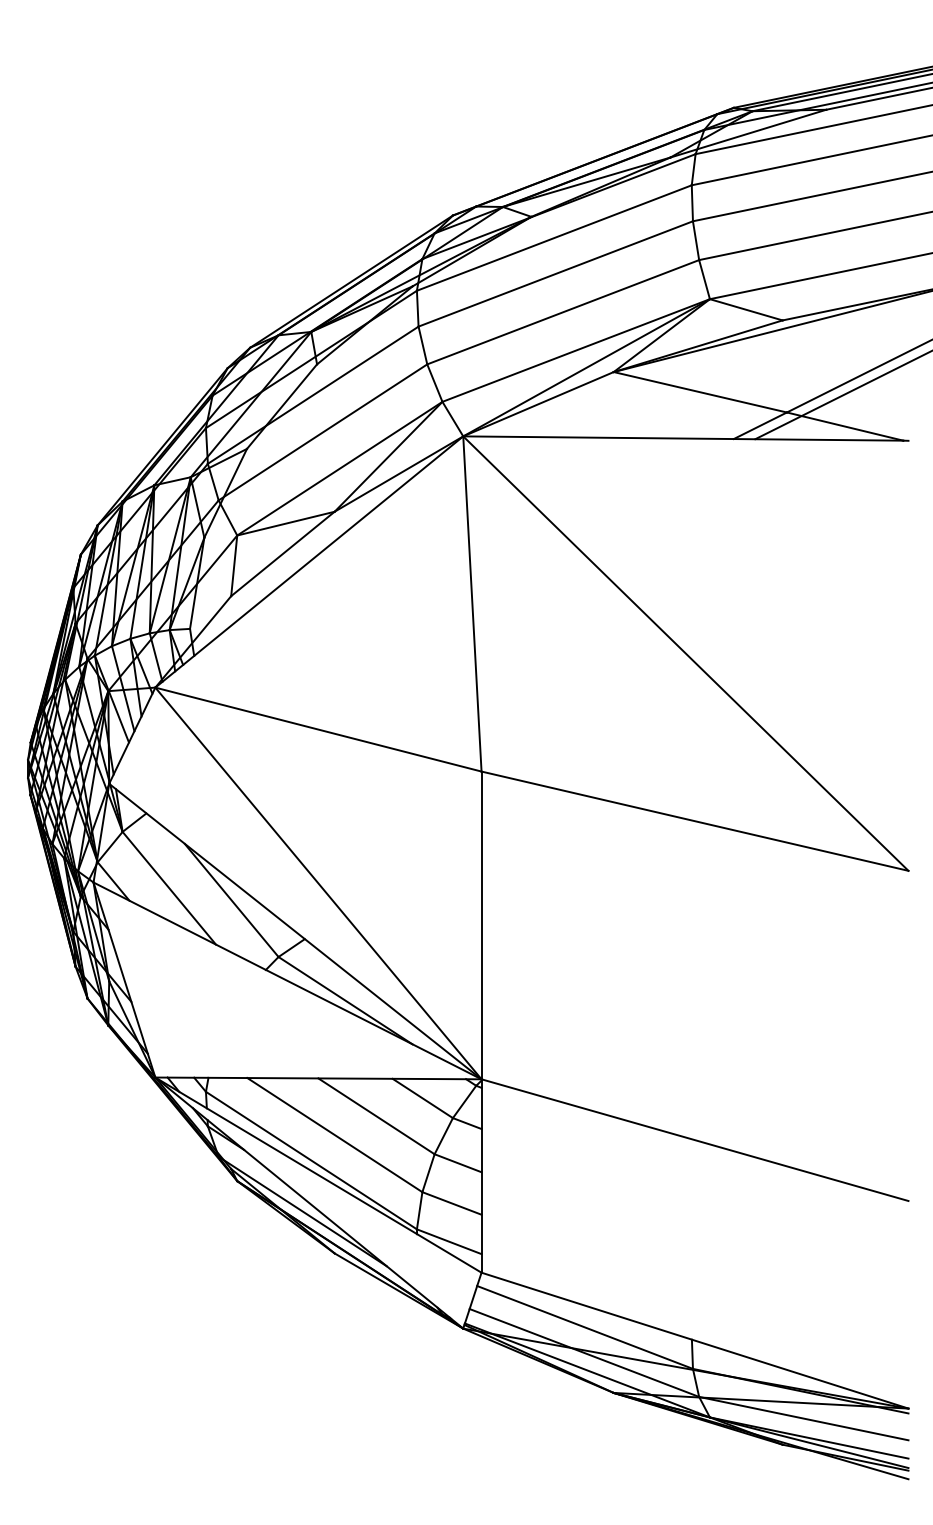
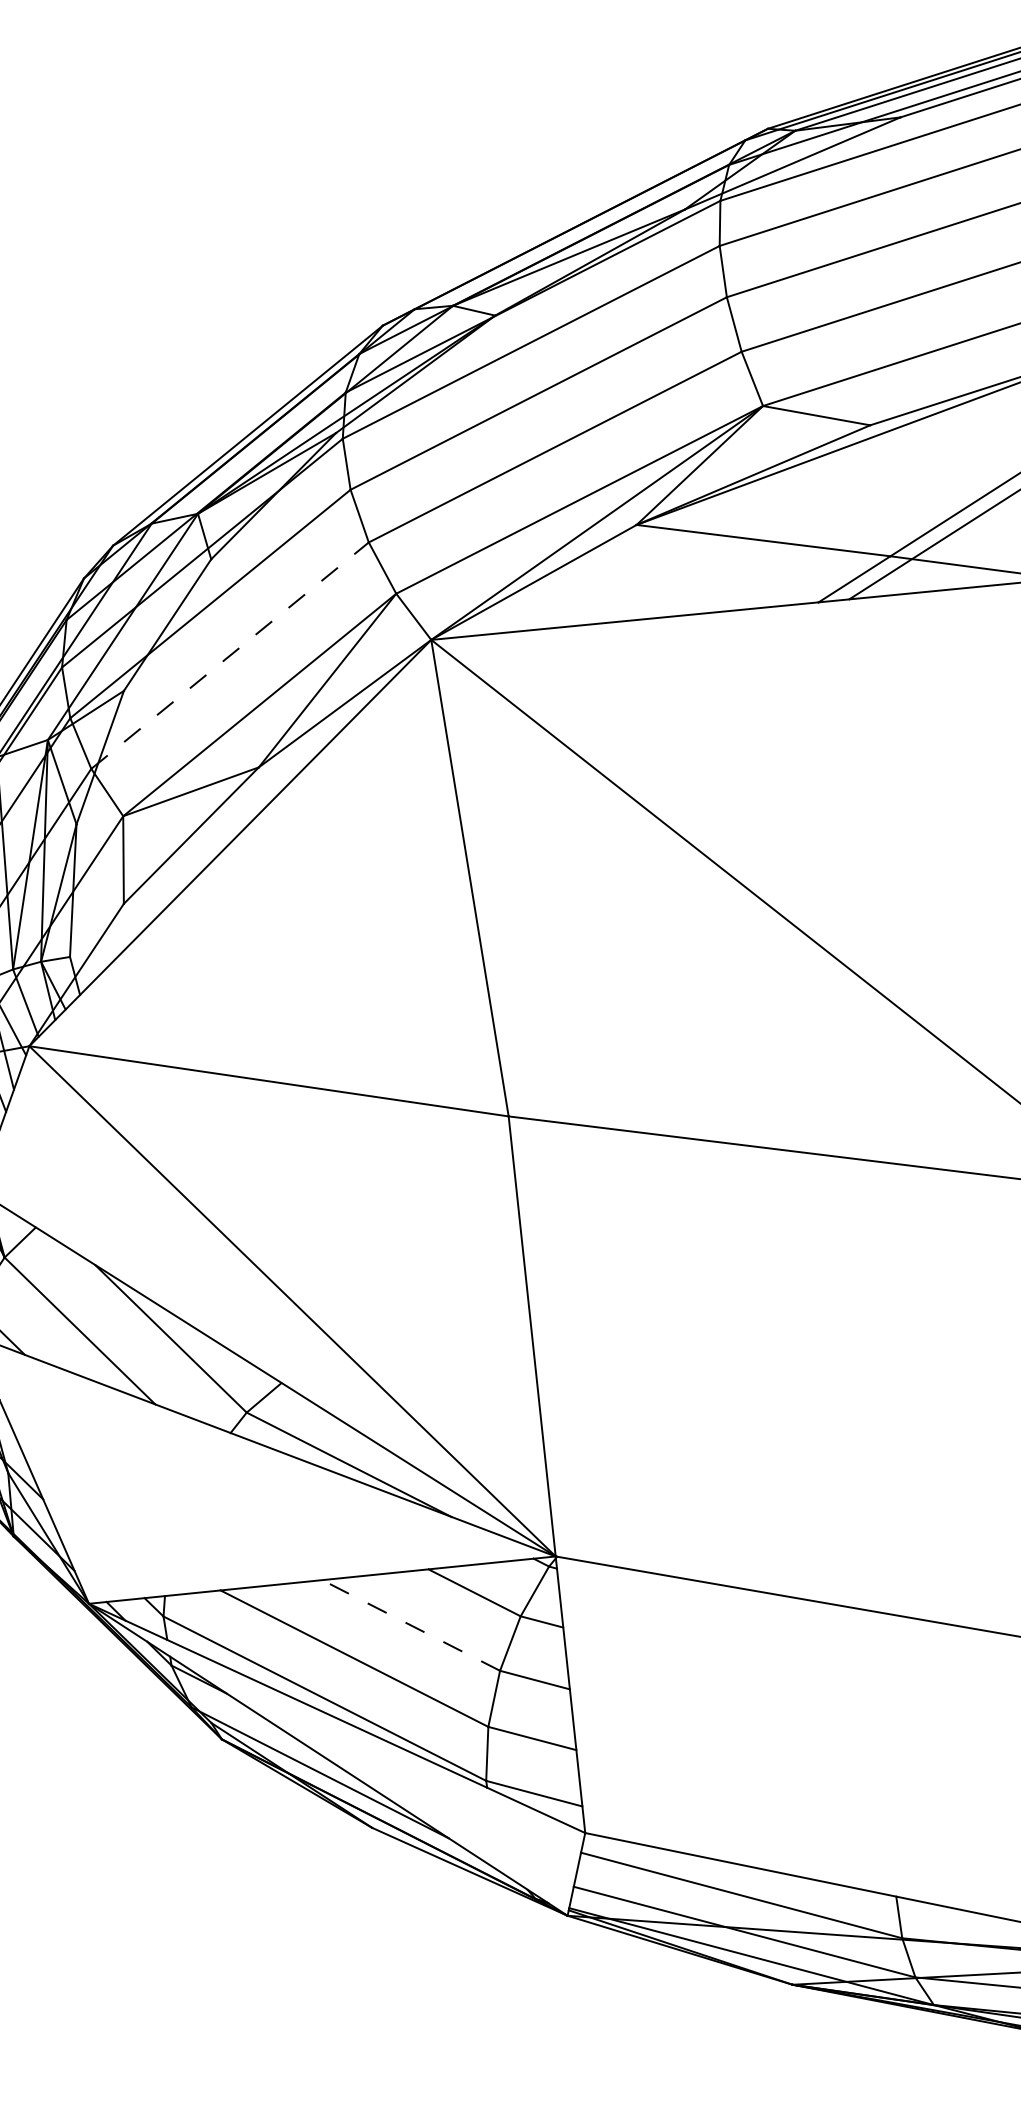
line: (322, 432) -> (229, 655), solid -> dashed
line: (376, 1116) -> (411, 1625), solid -> dashed

